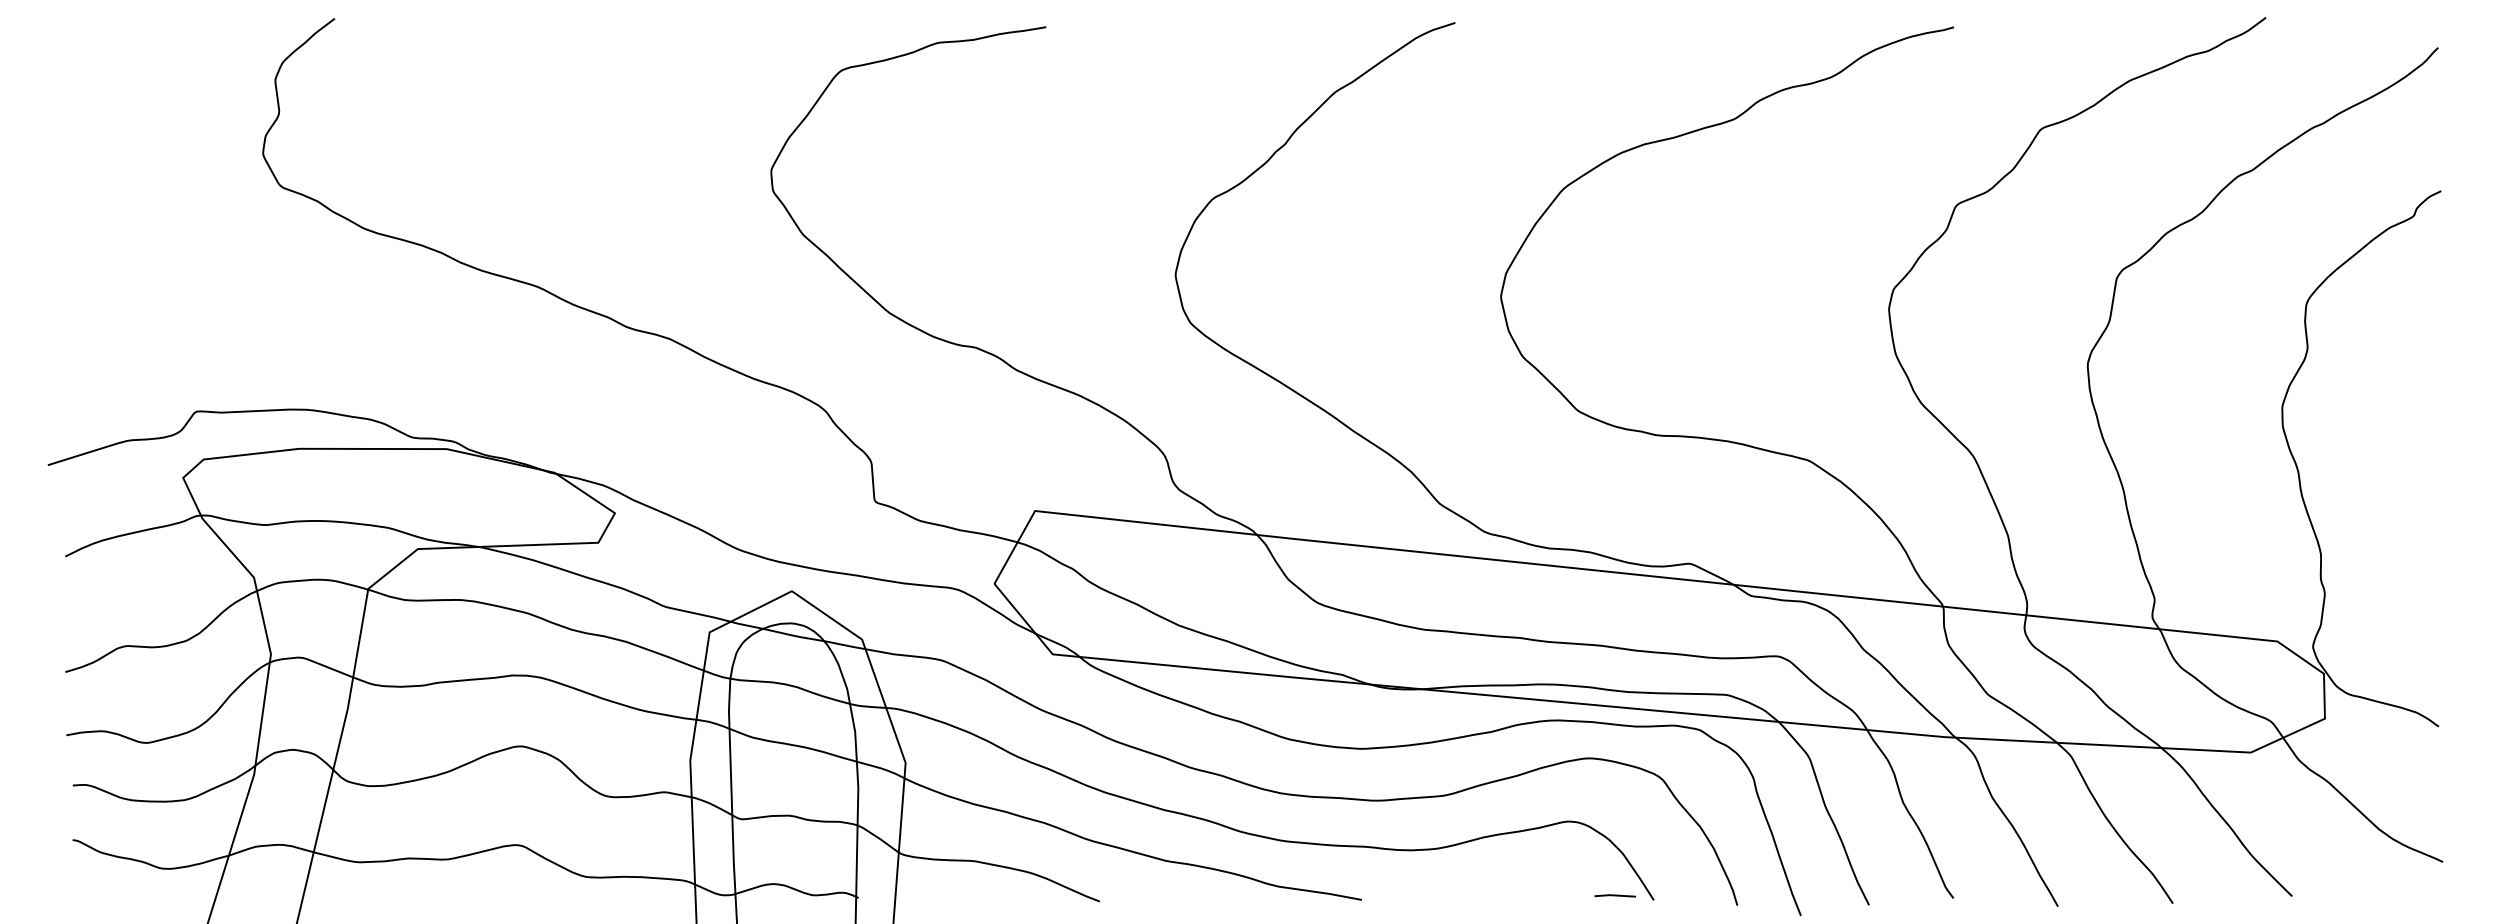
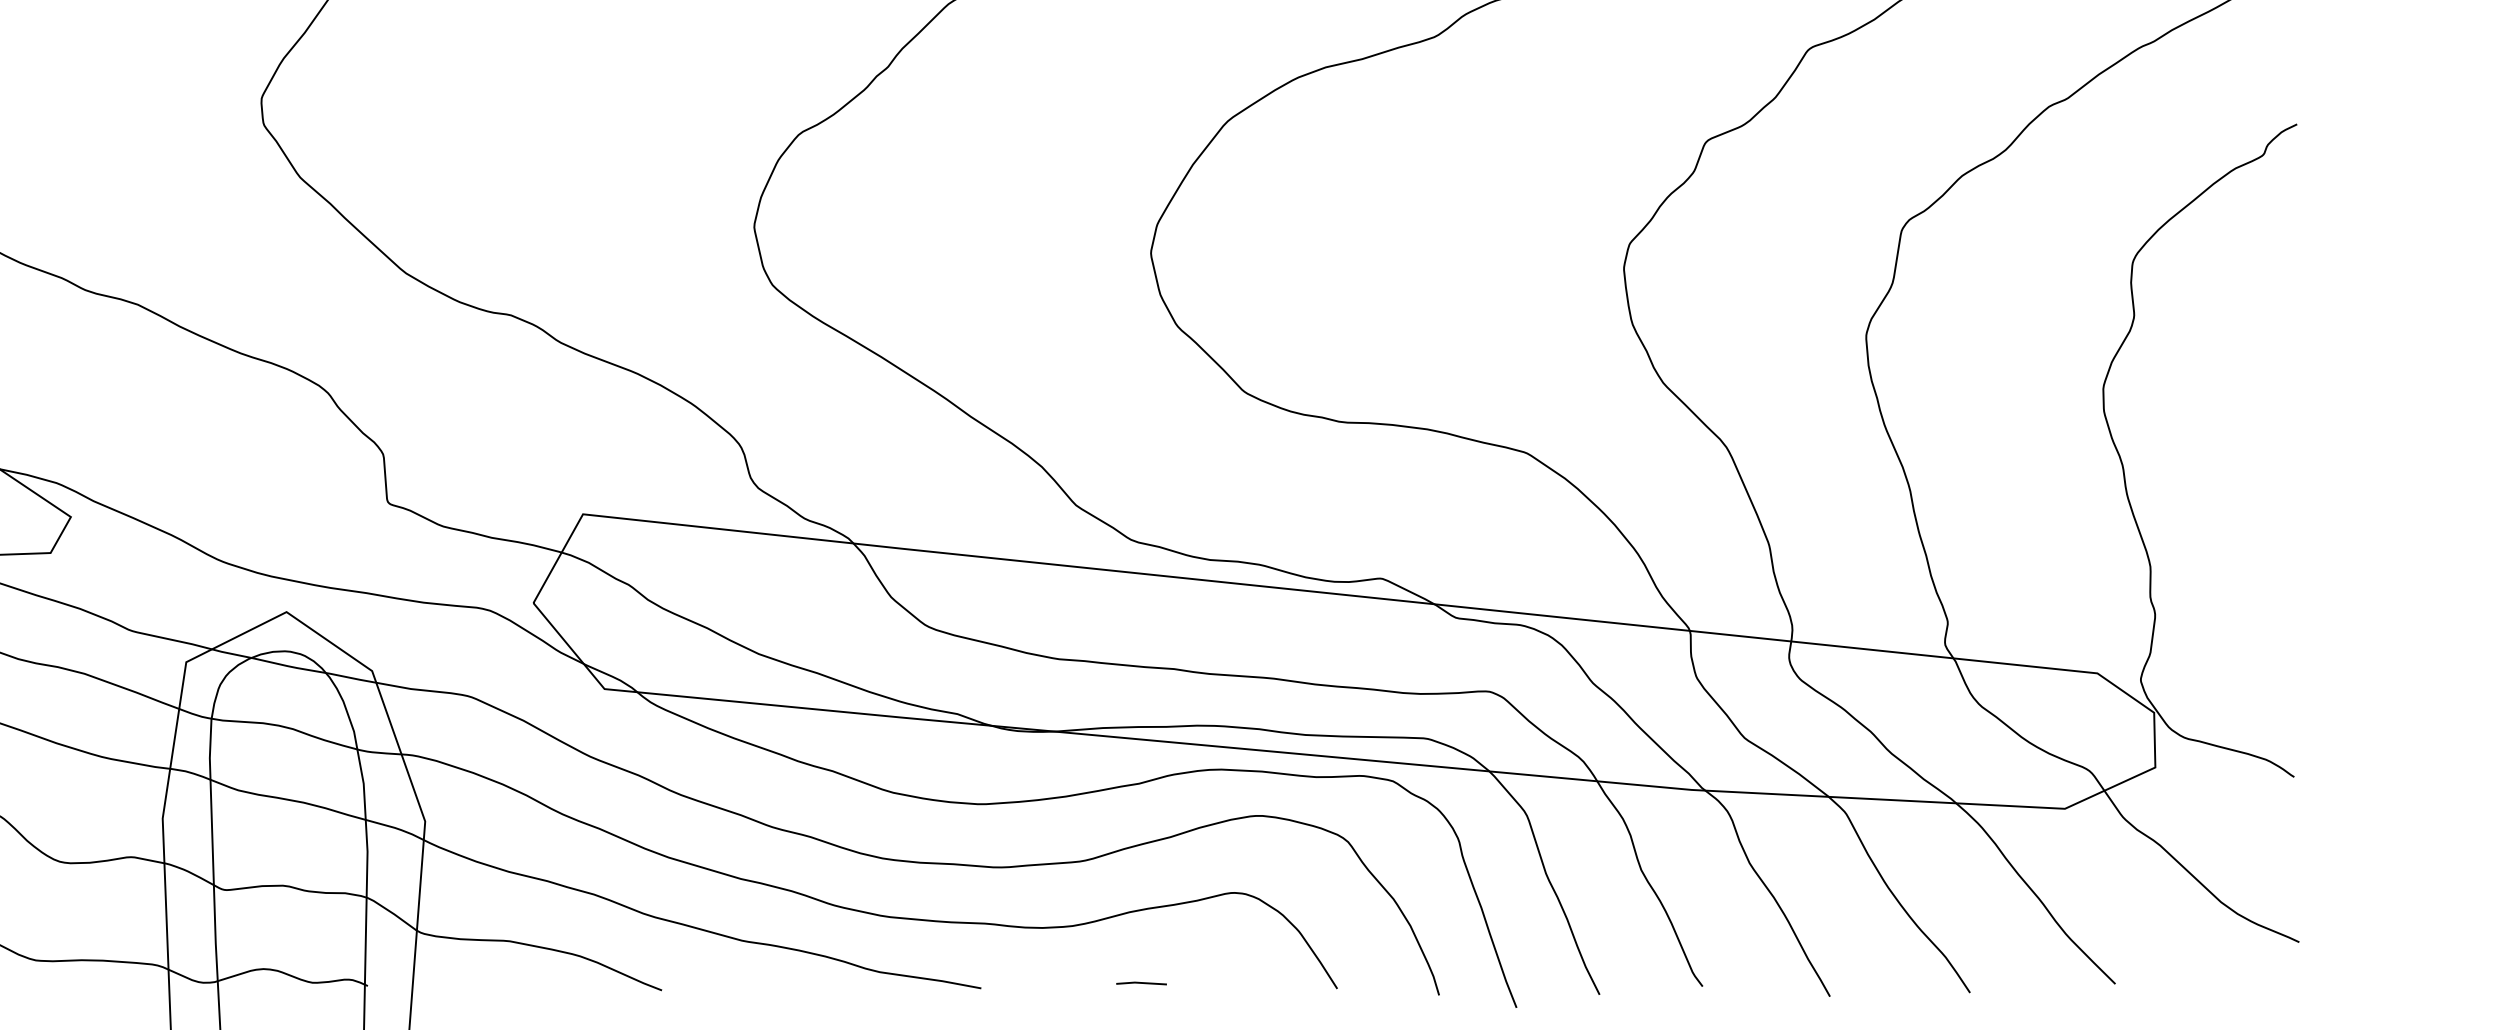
line: (1615, 895) -> (1141, 983), moved

